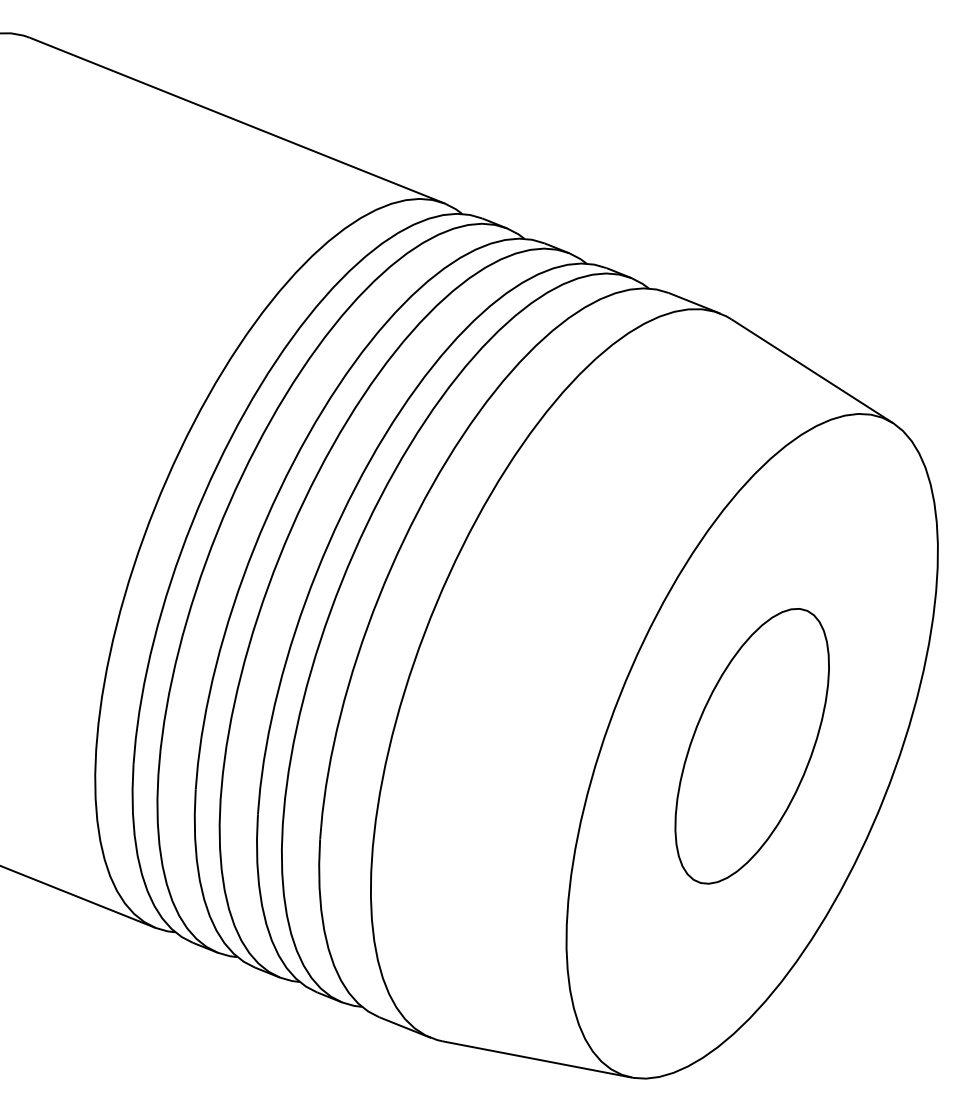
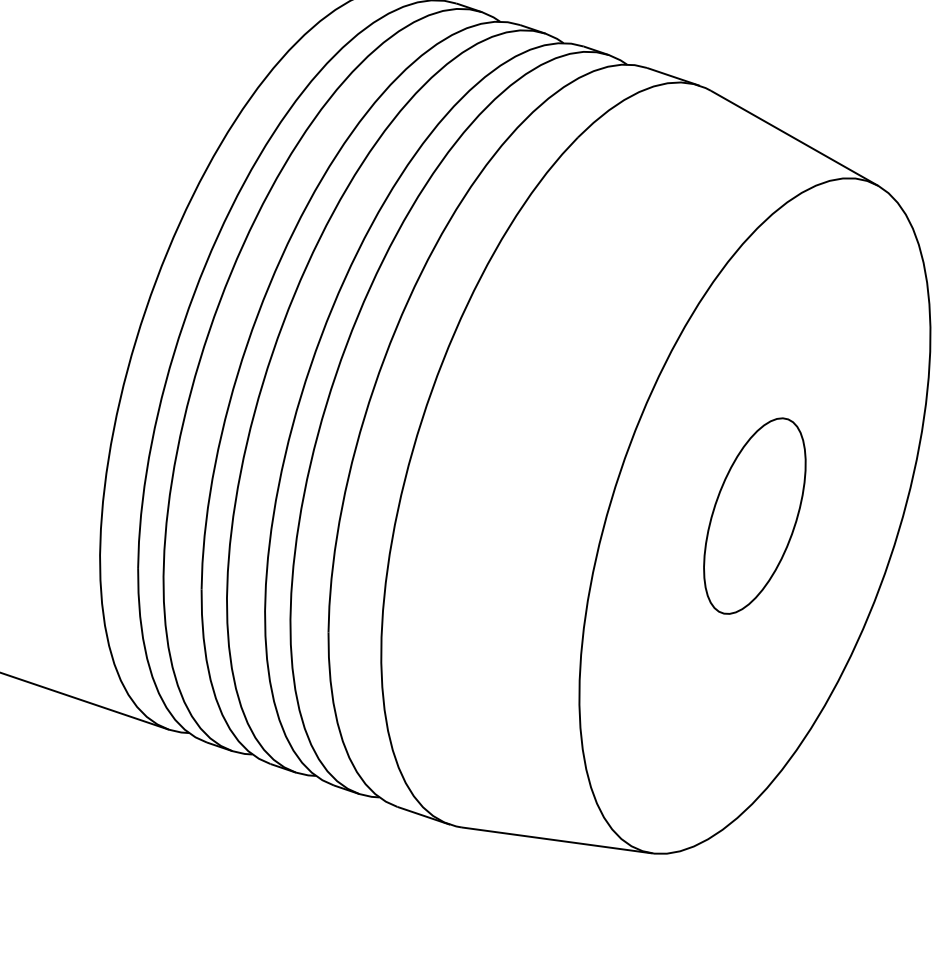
part: (751, 746) -> (754, 516), size x0.7

